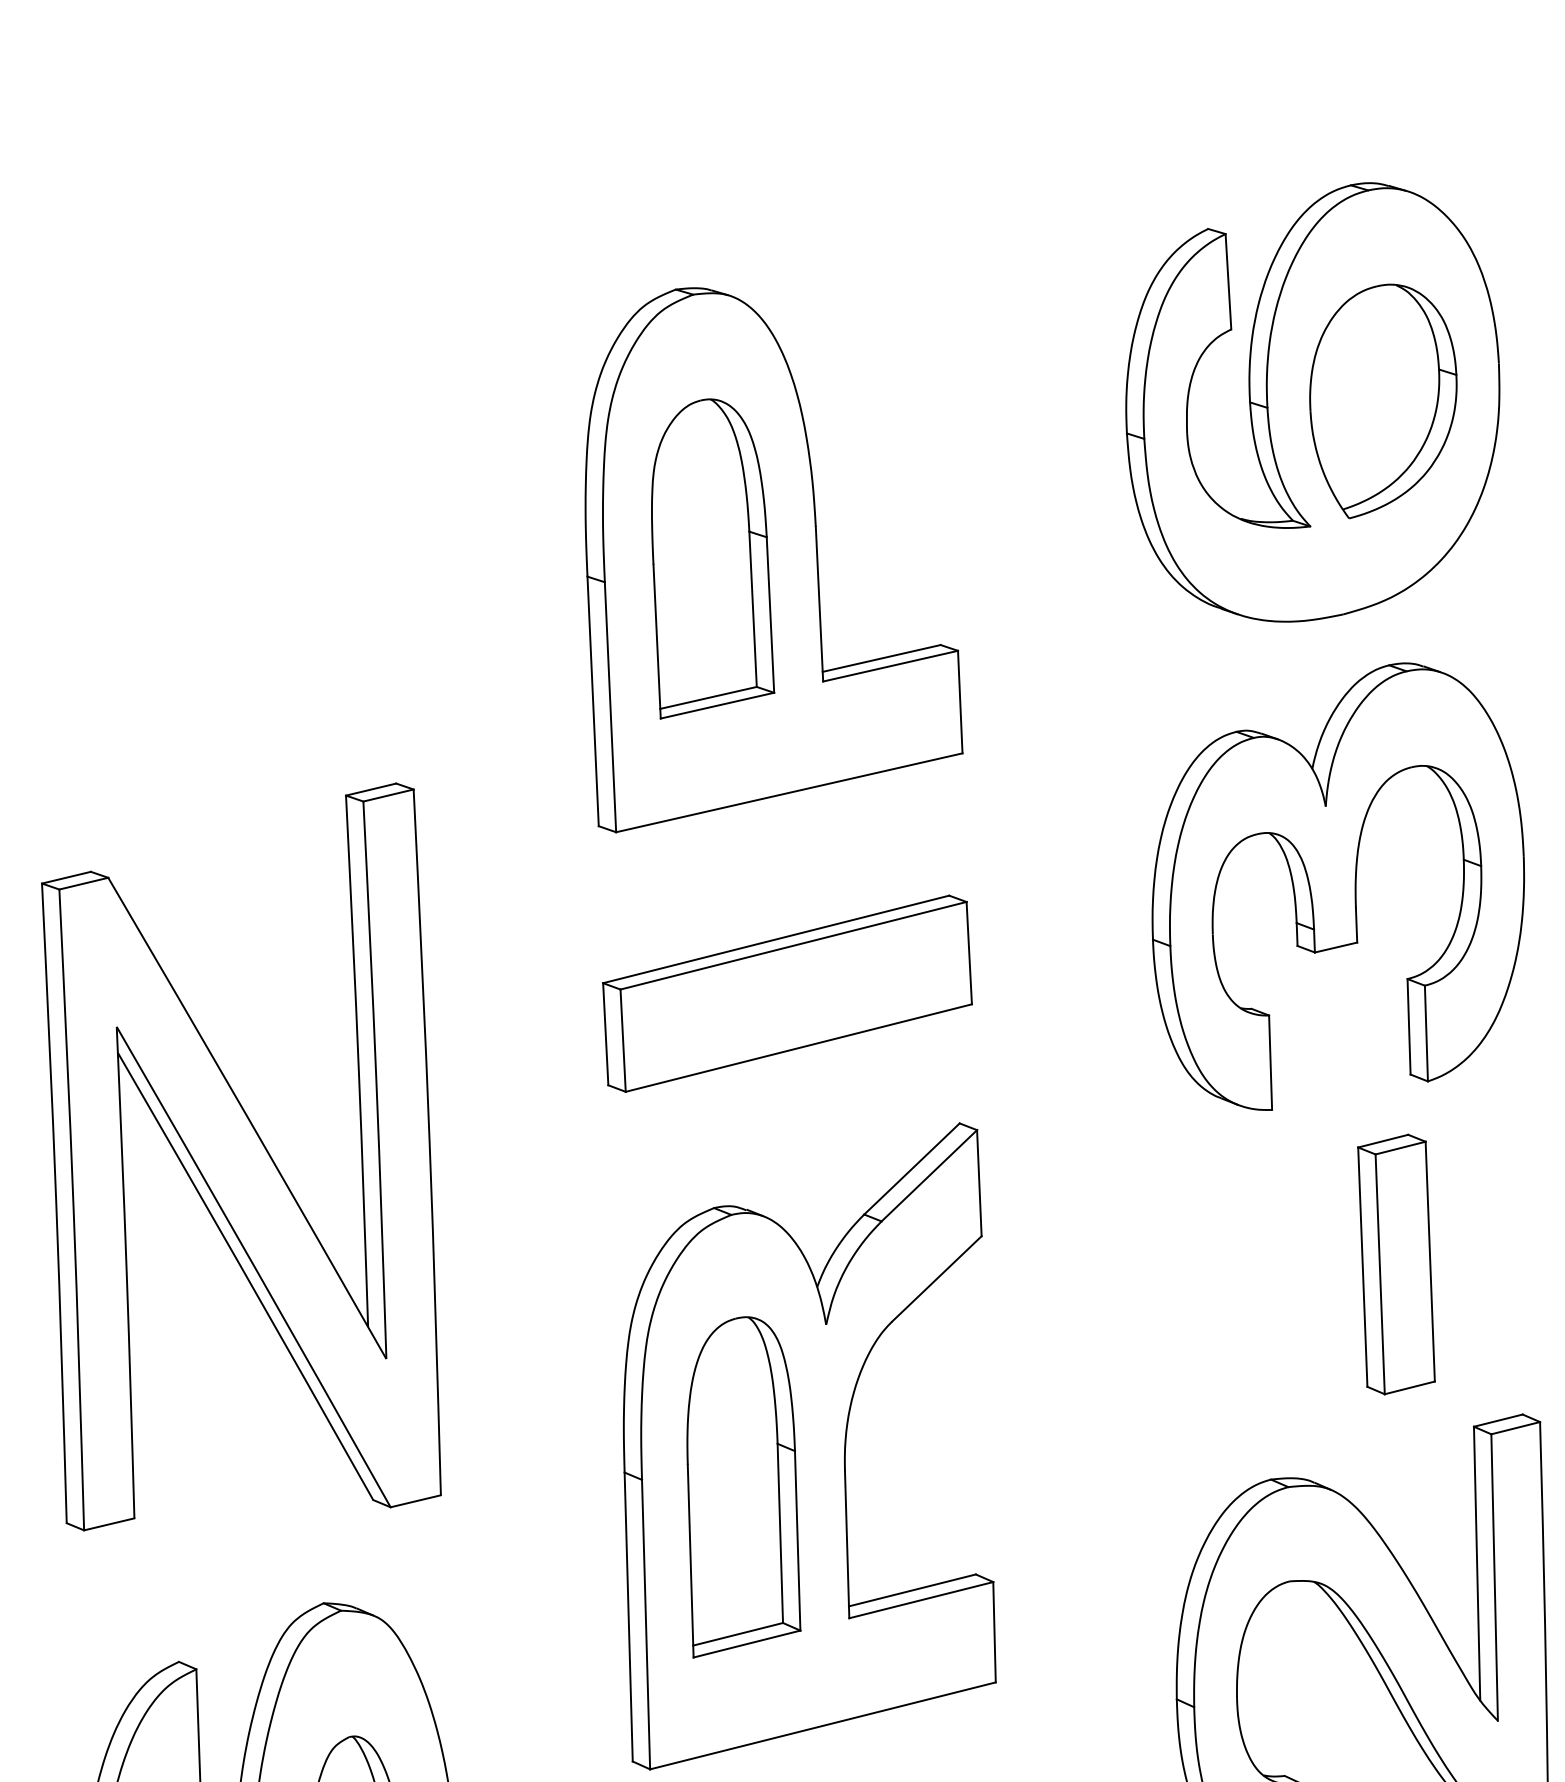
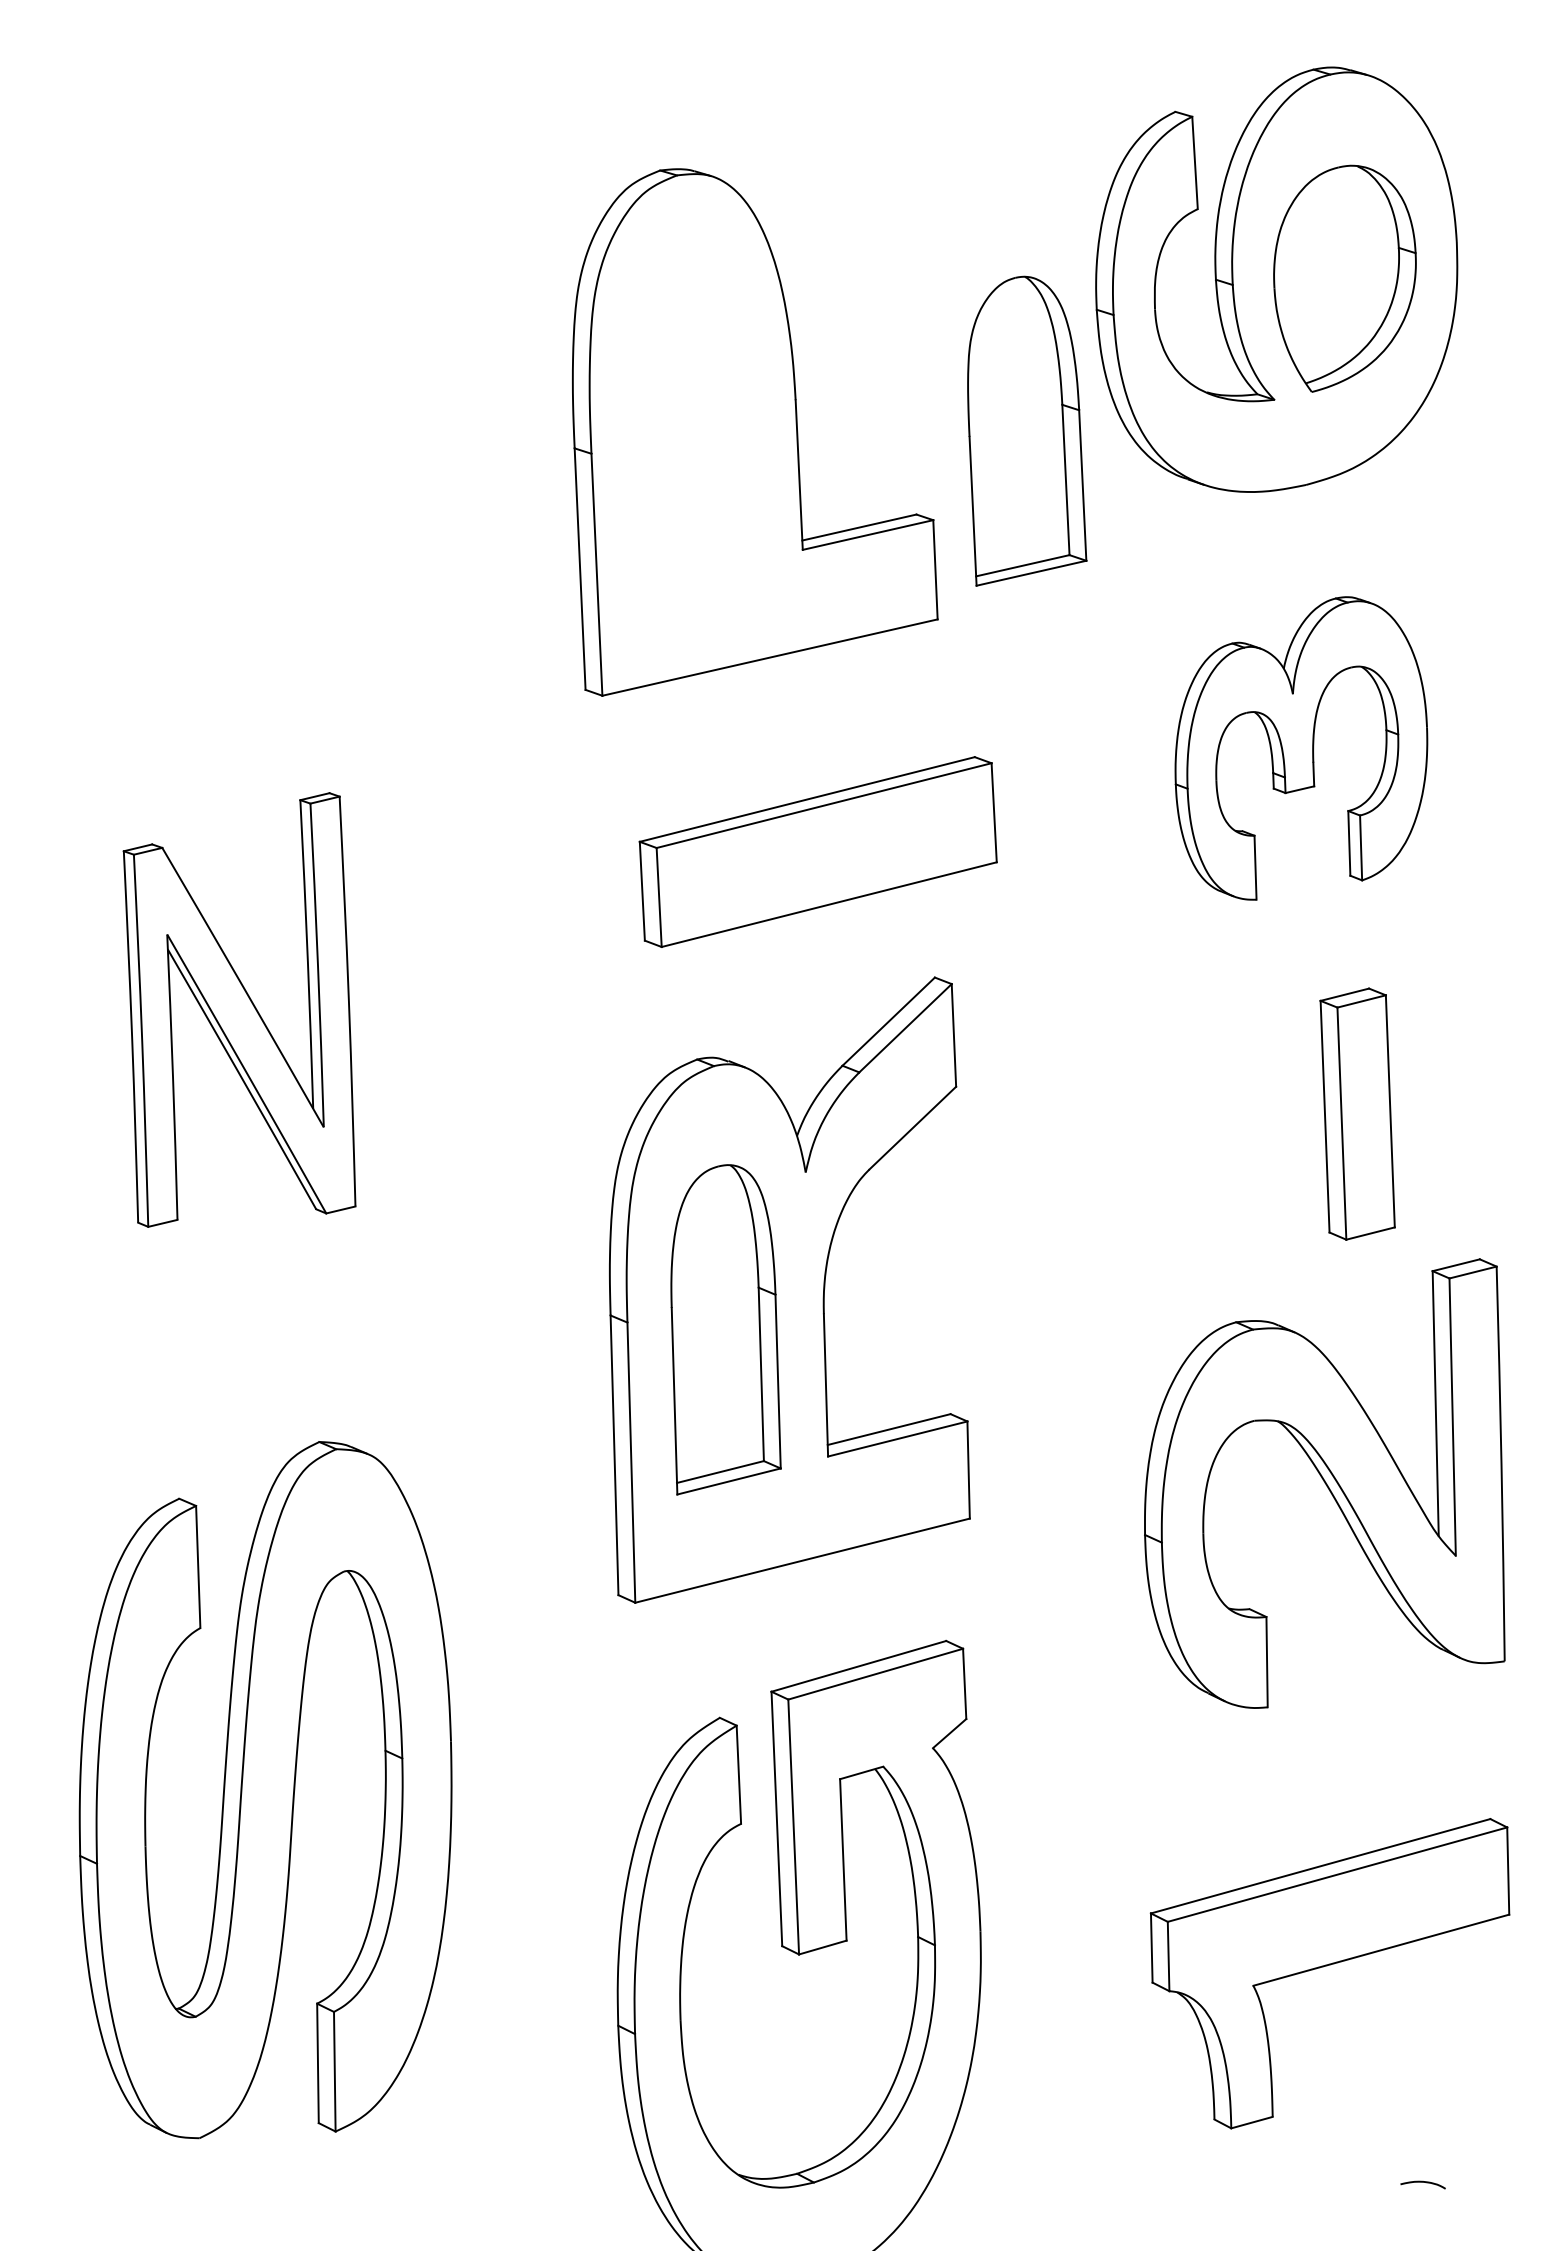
part: (713, 558) -> (1027, 430), moved
part: (1338, 886) -> (1301, 748), size x0.7
part: (786, 993) -> (817, 851), moved
part: (241, 1156) -> (239, 1009), size x0.6

